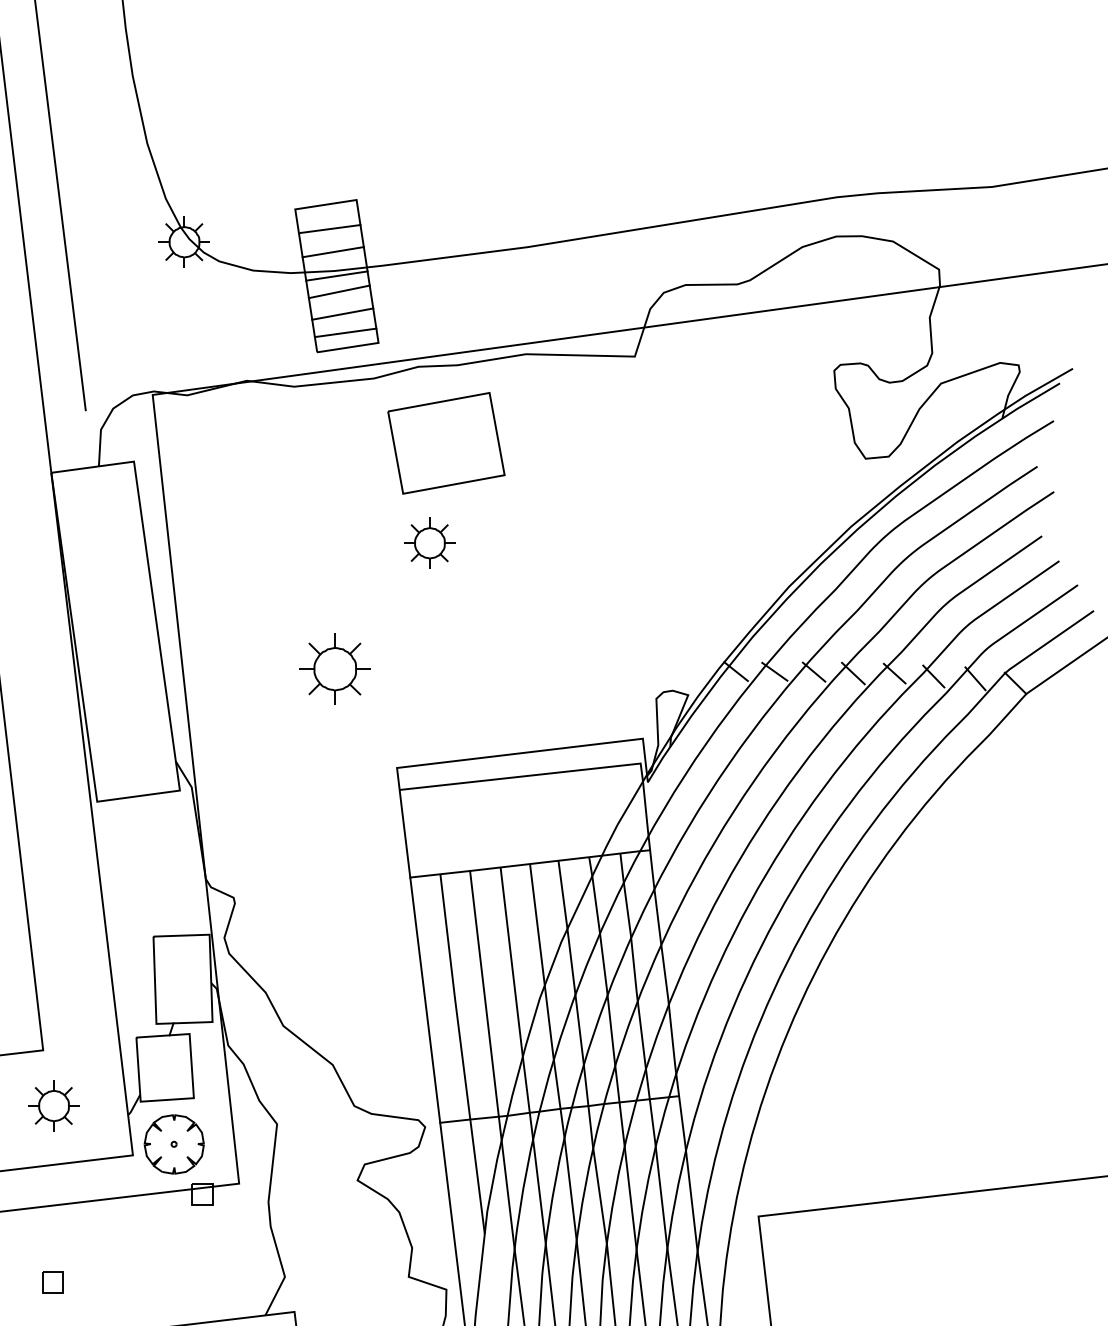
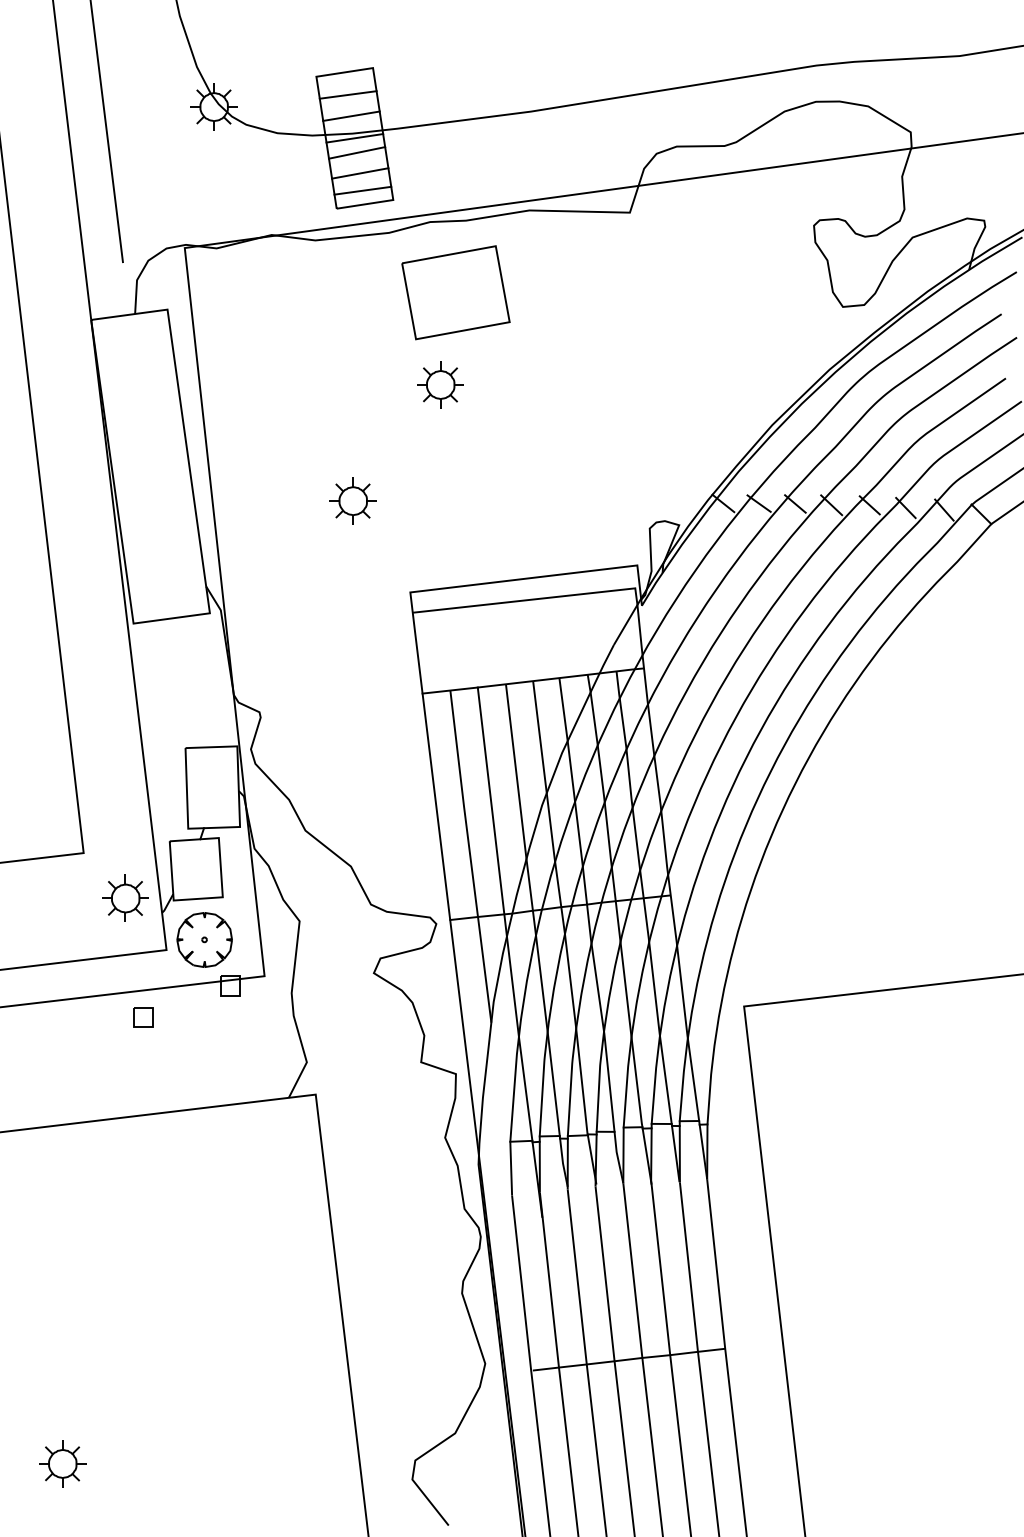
part: (334, 668) -> (352, 500), size x0.71
part: (53, 1104) -> (125, 897), moved
part: (52, 1282) -> (143, 1017), moved

